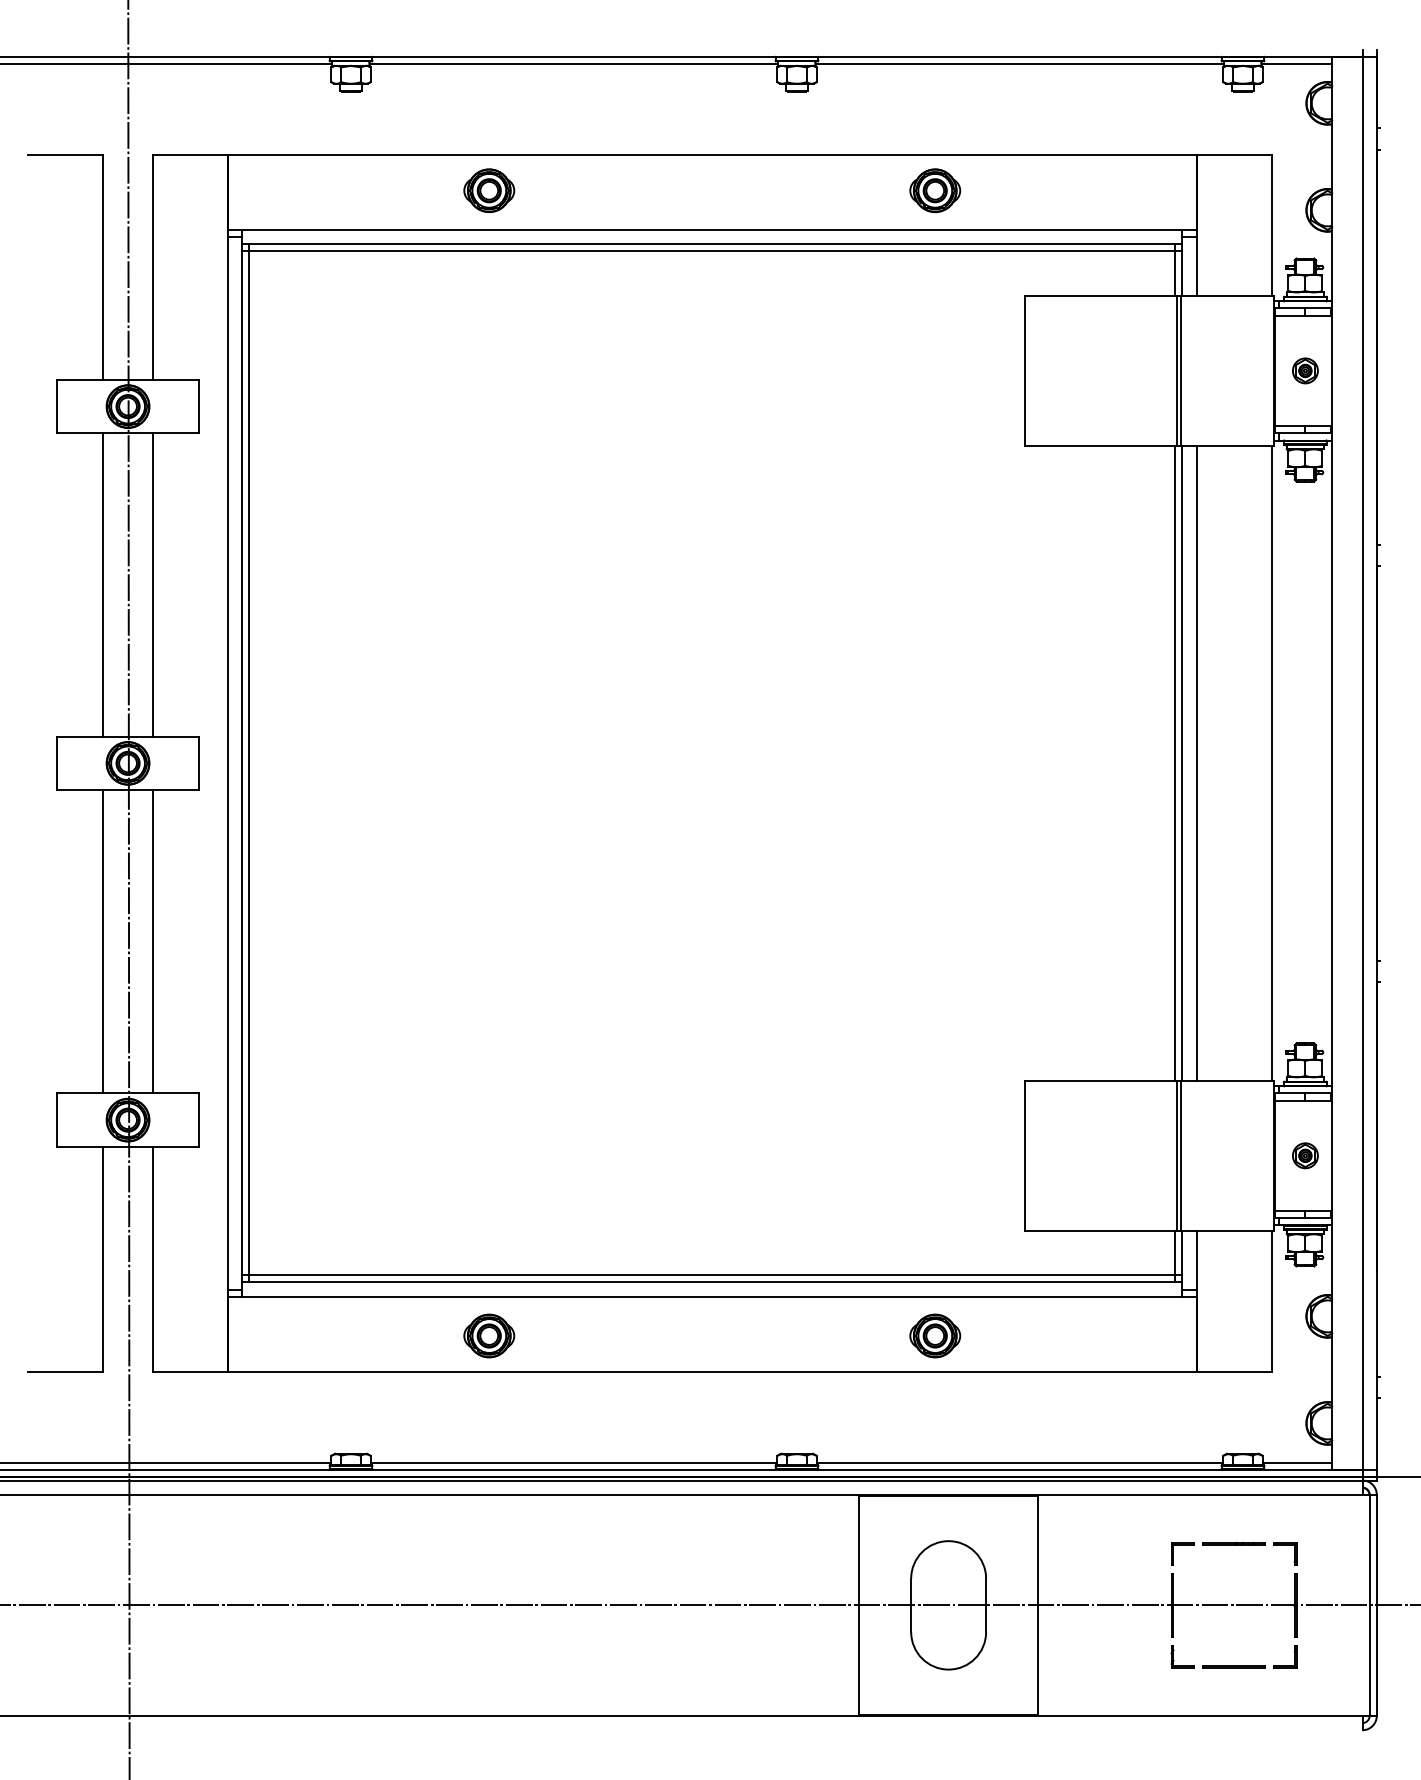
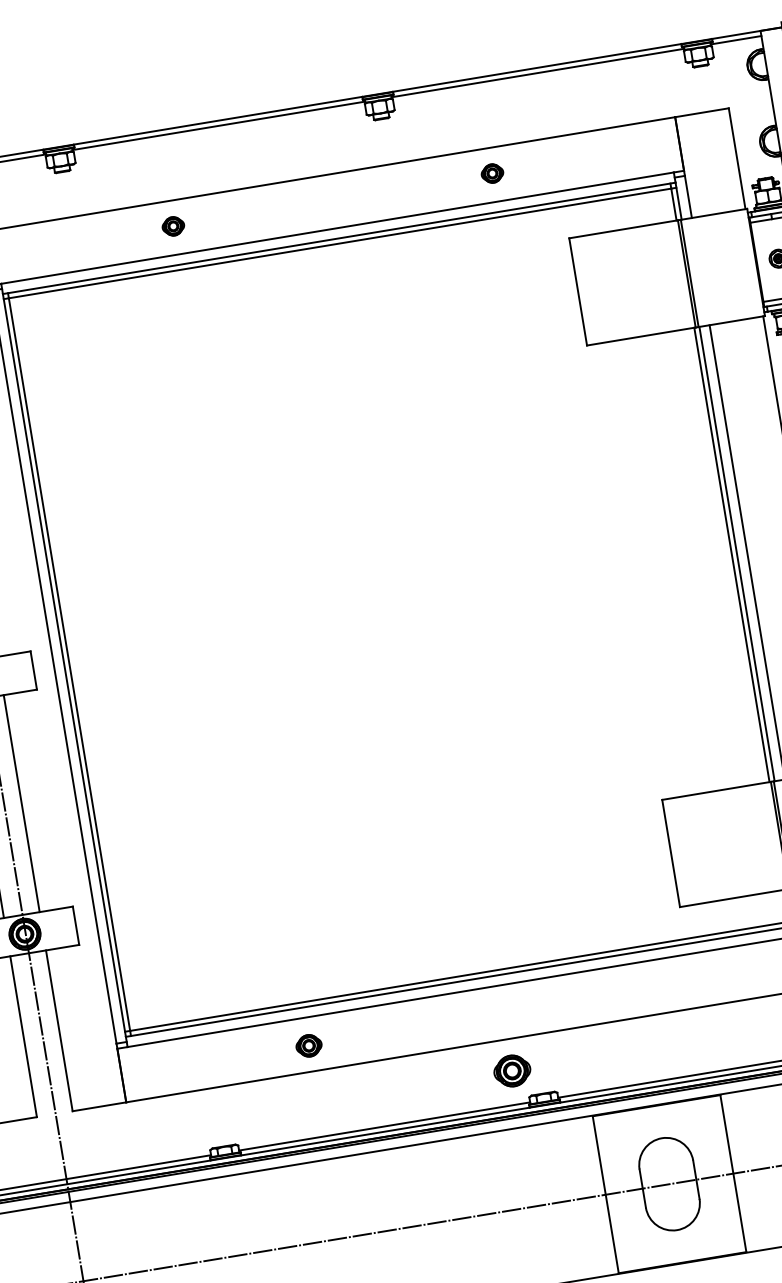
part: (489, 190) -> (173, 226), size x0.6
part: (935, 190) -> (492, 173), size x0.6
part: (489, 1335) -> (309, 1045), size x0.7
part: (935, 1335) -> (512, 1070), moved

